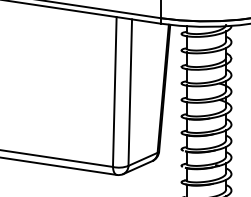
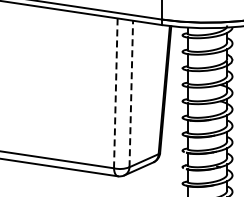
line: (114, 92) -> (115, 93), solid -> dashed
line: (130, 92) -> (131, 93), solid -> dashed

